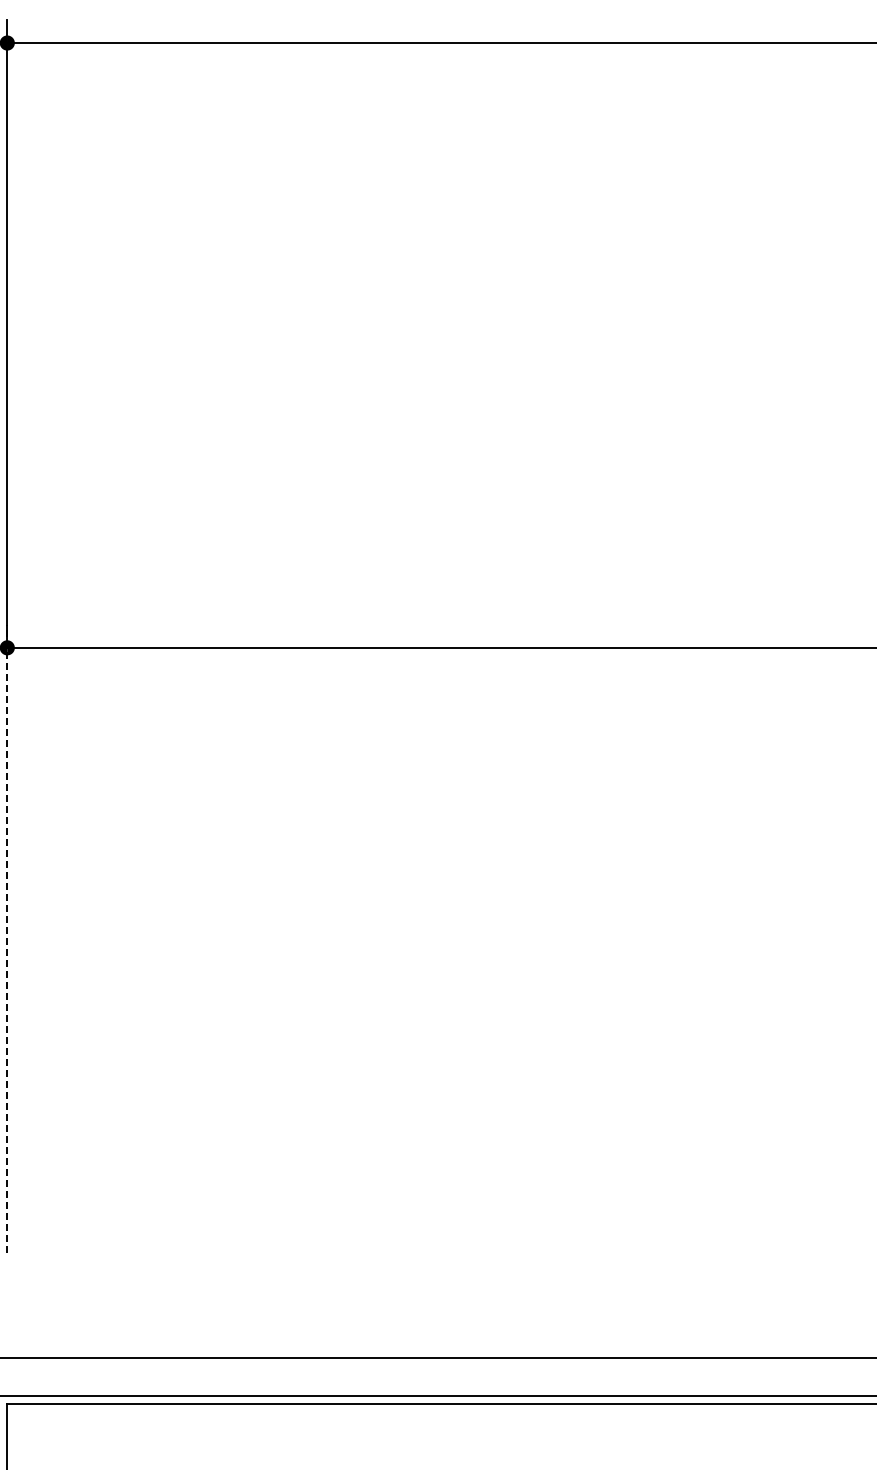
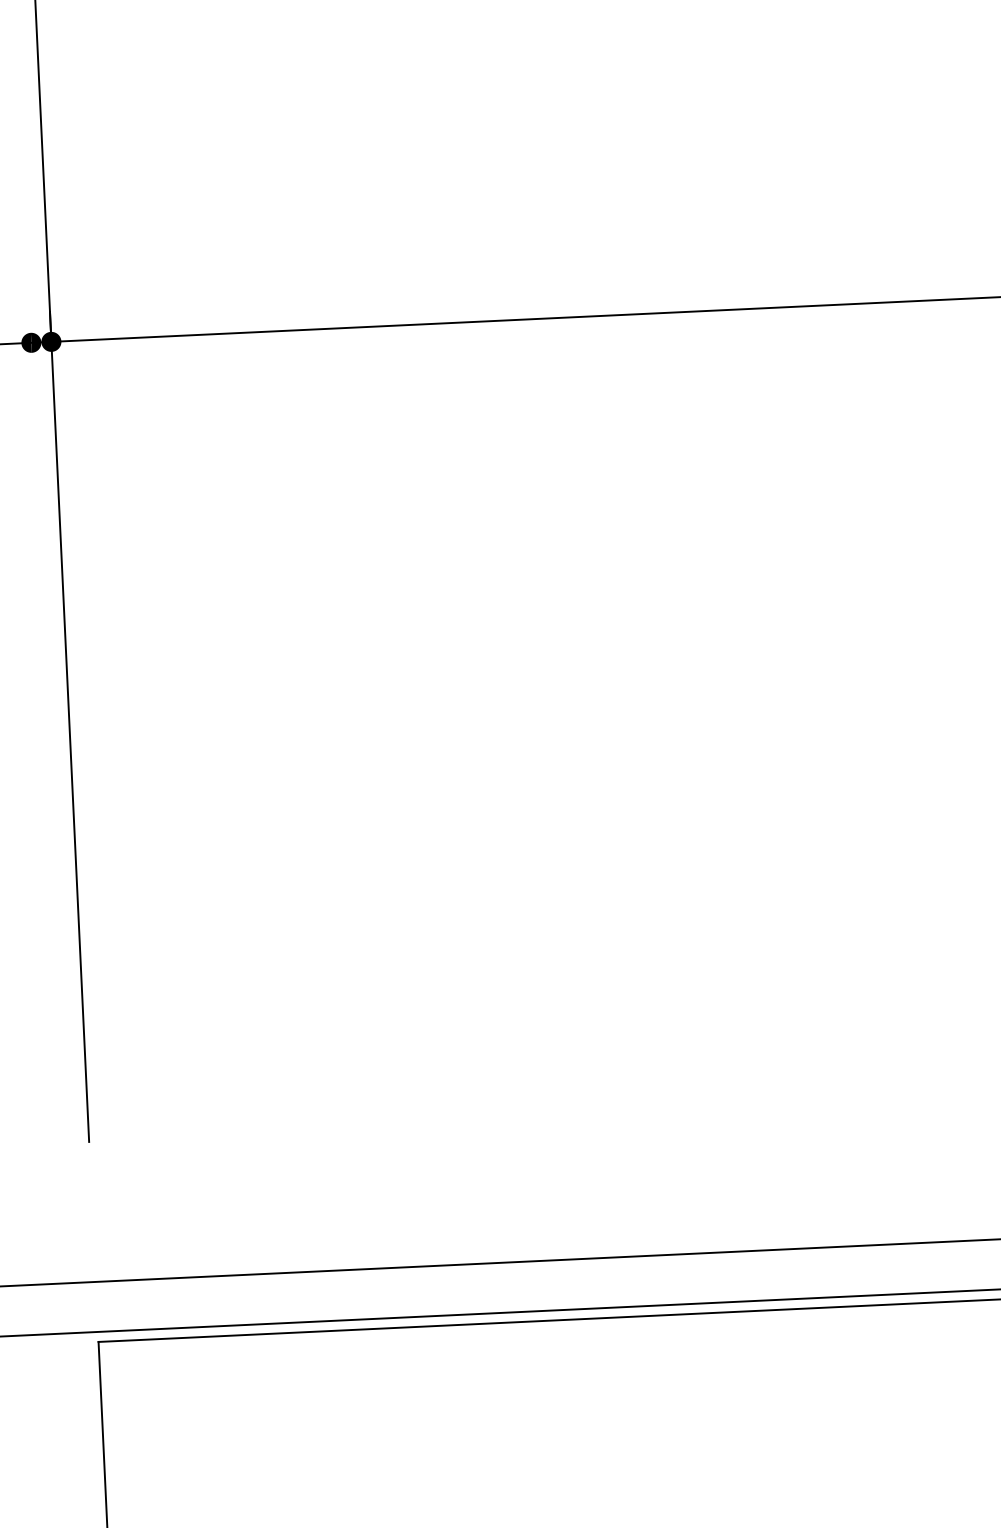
line: (7, 938) -> (69, 726), dashed -> solid

